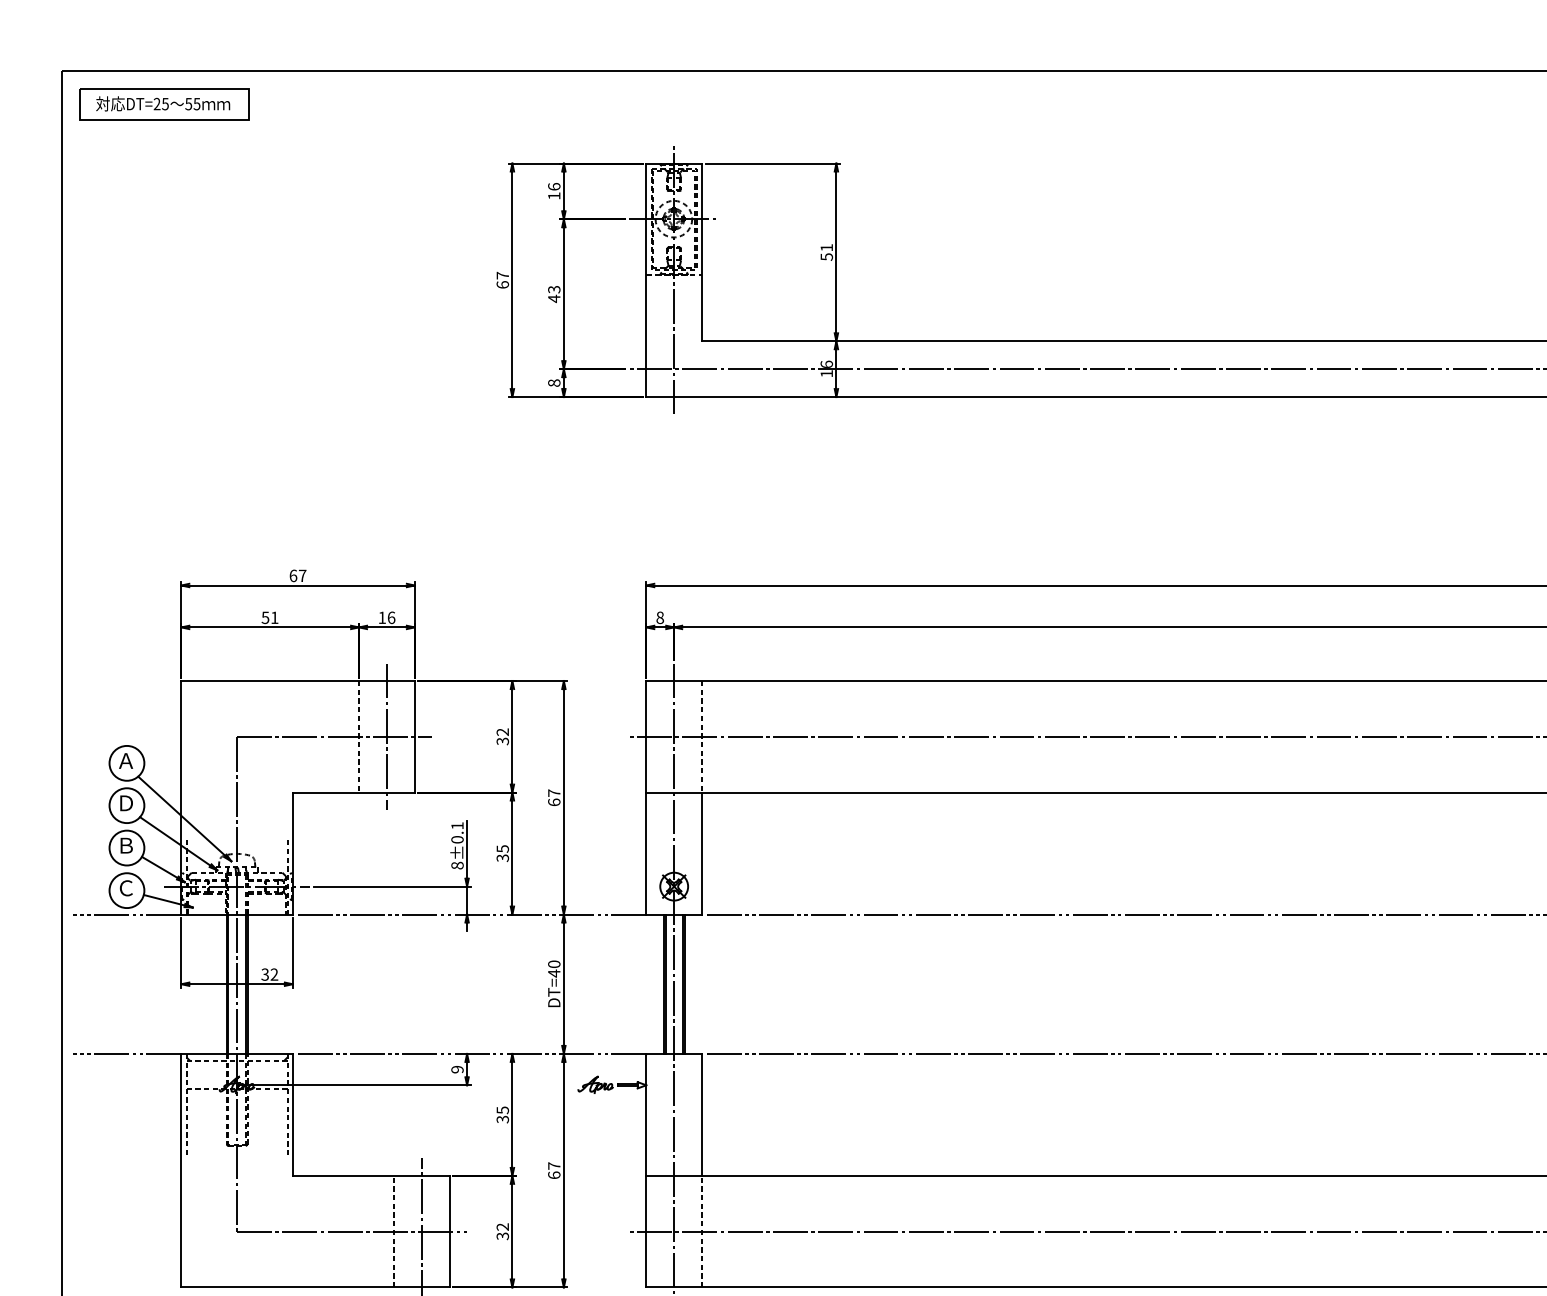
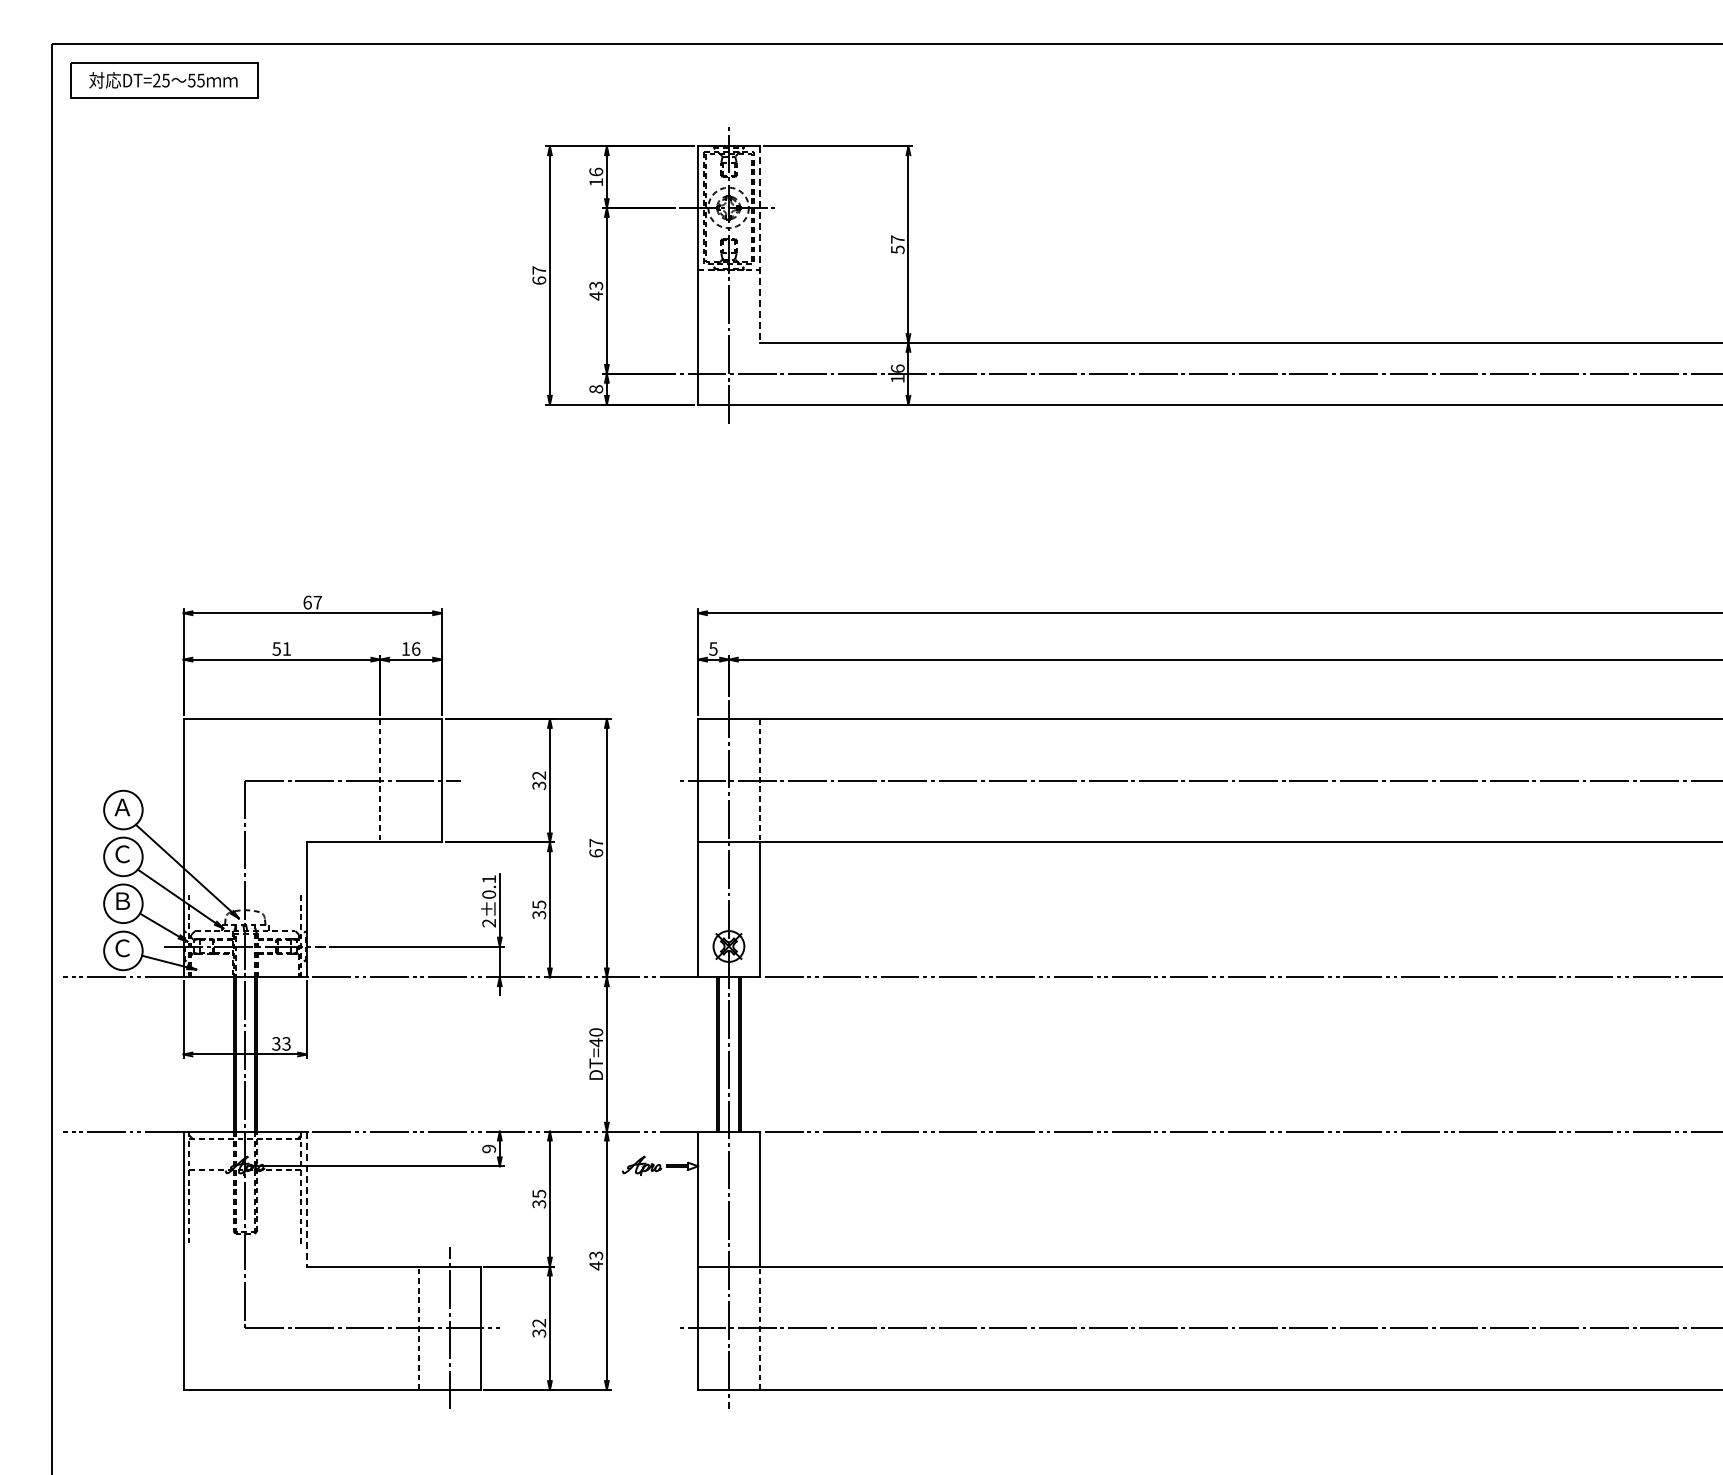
text: (826, 247) -> (897, 239), 51 -> 57
line: (701, 253) -> (759, 245), solid -> dashed
text: (660, 617) -> (713, 648), 8 -> 5
line: (387, 736) -> (411, 780), removed
text: (126, 803) -> (122, 854), Ｄ -> Ｃ
text: (457, 865) -> (489, 923), 8±0.1 -> 2±0.1
text: (274, 974) -> (286, 1043), 32 -> 33
line: (292, 1115) -> (306, 1199), solid -> dashed
text: (554, 1170) -> (596, 1260), 67 -> 43

